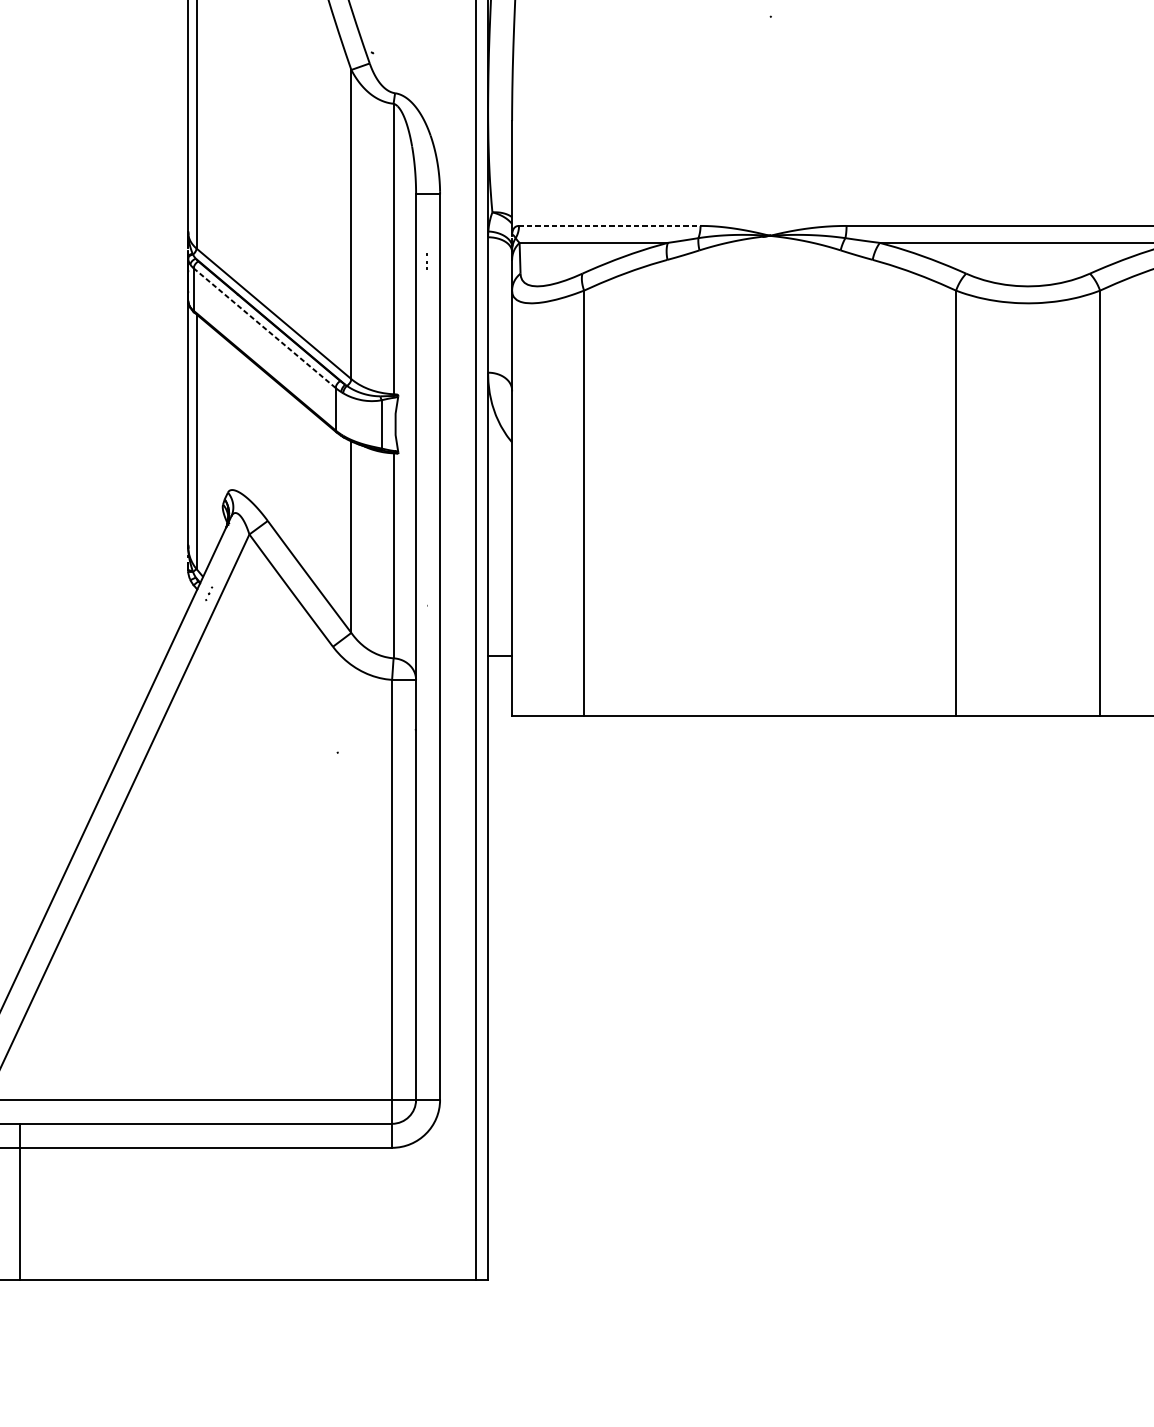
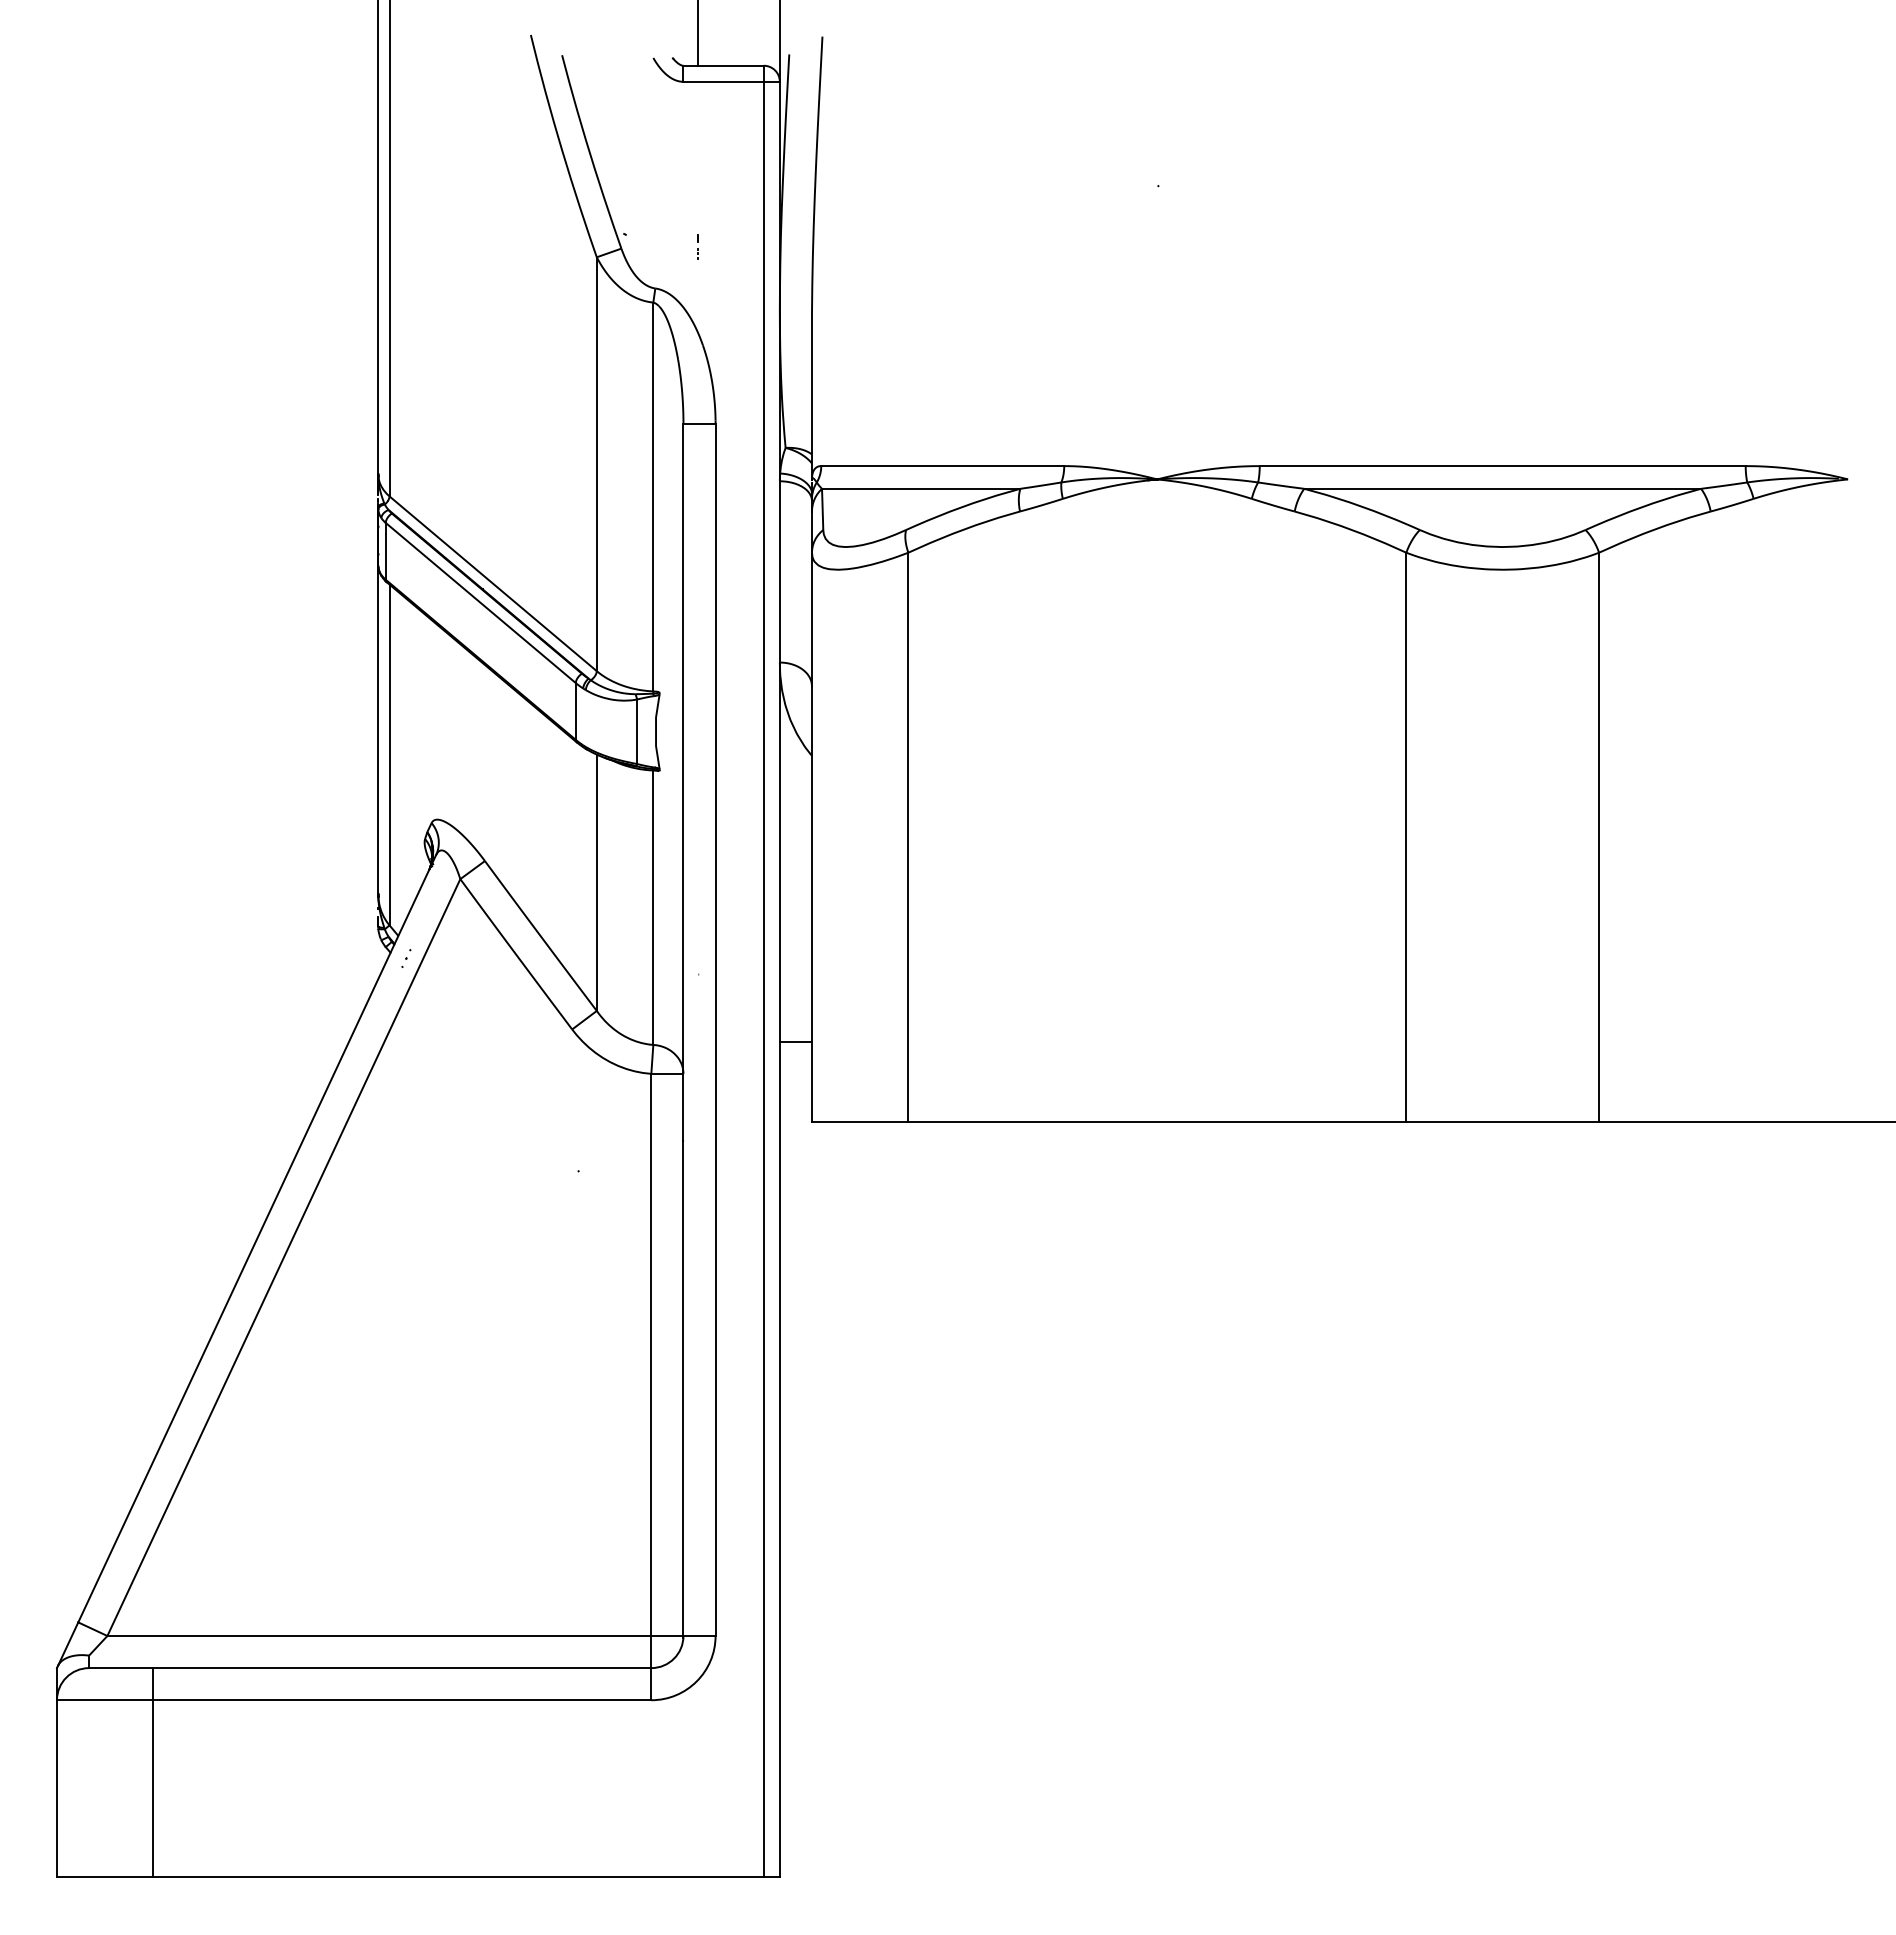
line: (610, 226) -> (943, 466), dashed -> solid
line: (426, 263) -> (697, 248), moved
line: (264, 327) -> (480, 602), dashed -> solid

